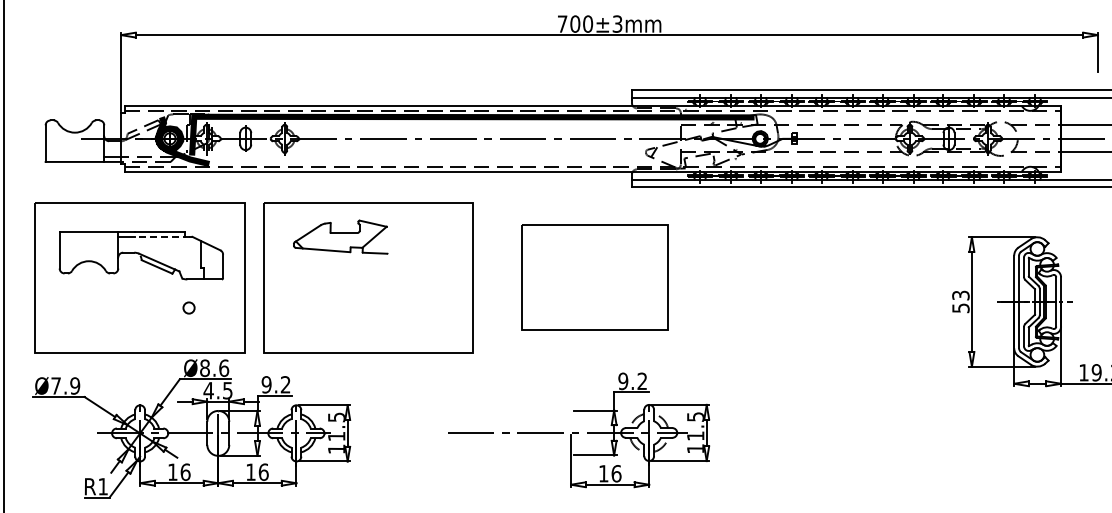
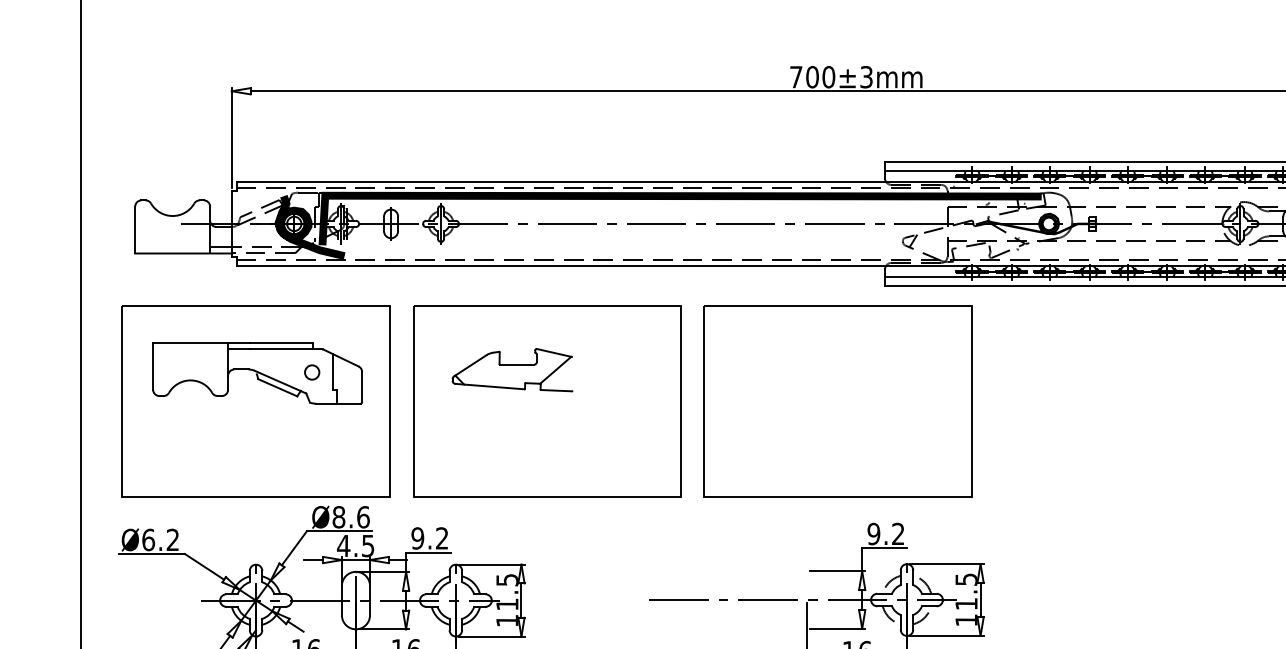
line: (161, 236) -> (283, 348), dashed -> solid
part: (340, 236) -> (512, 369), moved
part: (594, 277) -> (837, 401), size x1.43
circle: (188, 307) -> (311, 371), moved
text: (65, 385) -> (160, 539), Ø7.9 -> Ø6.2

